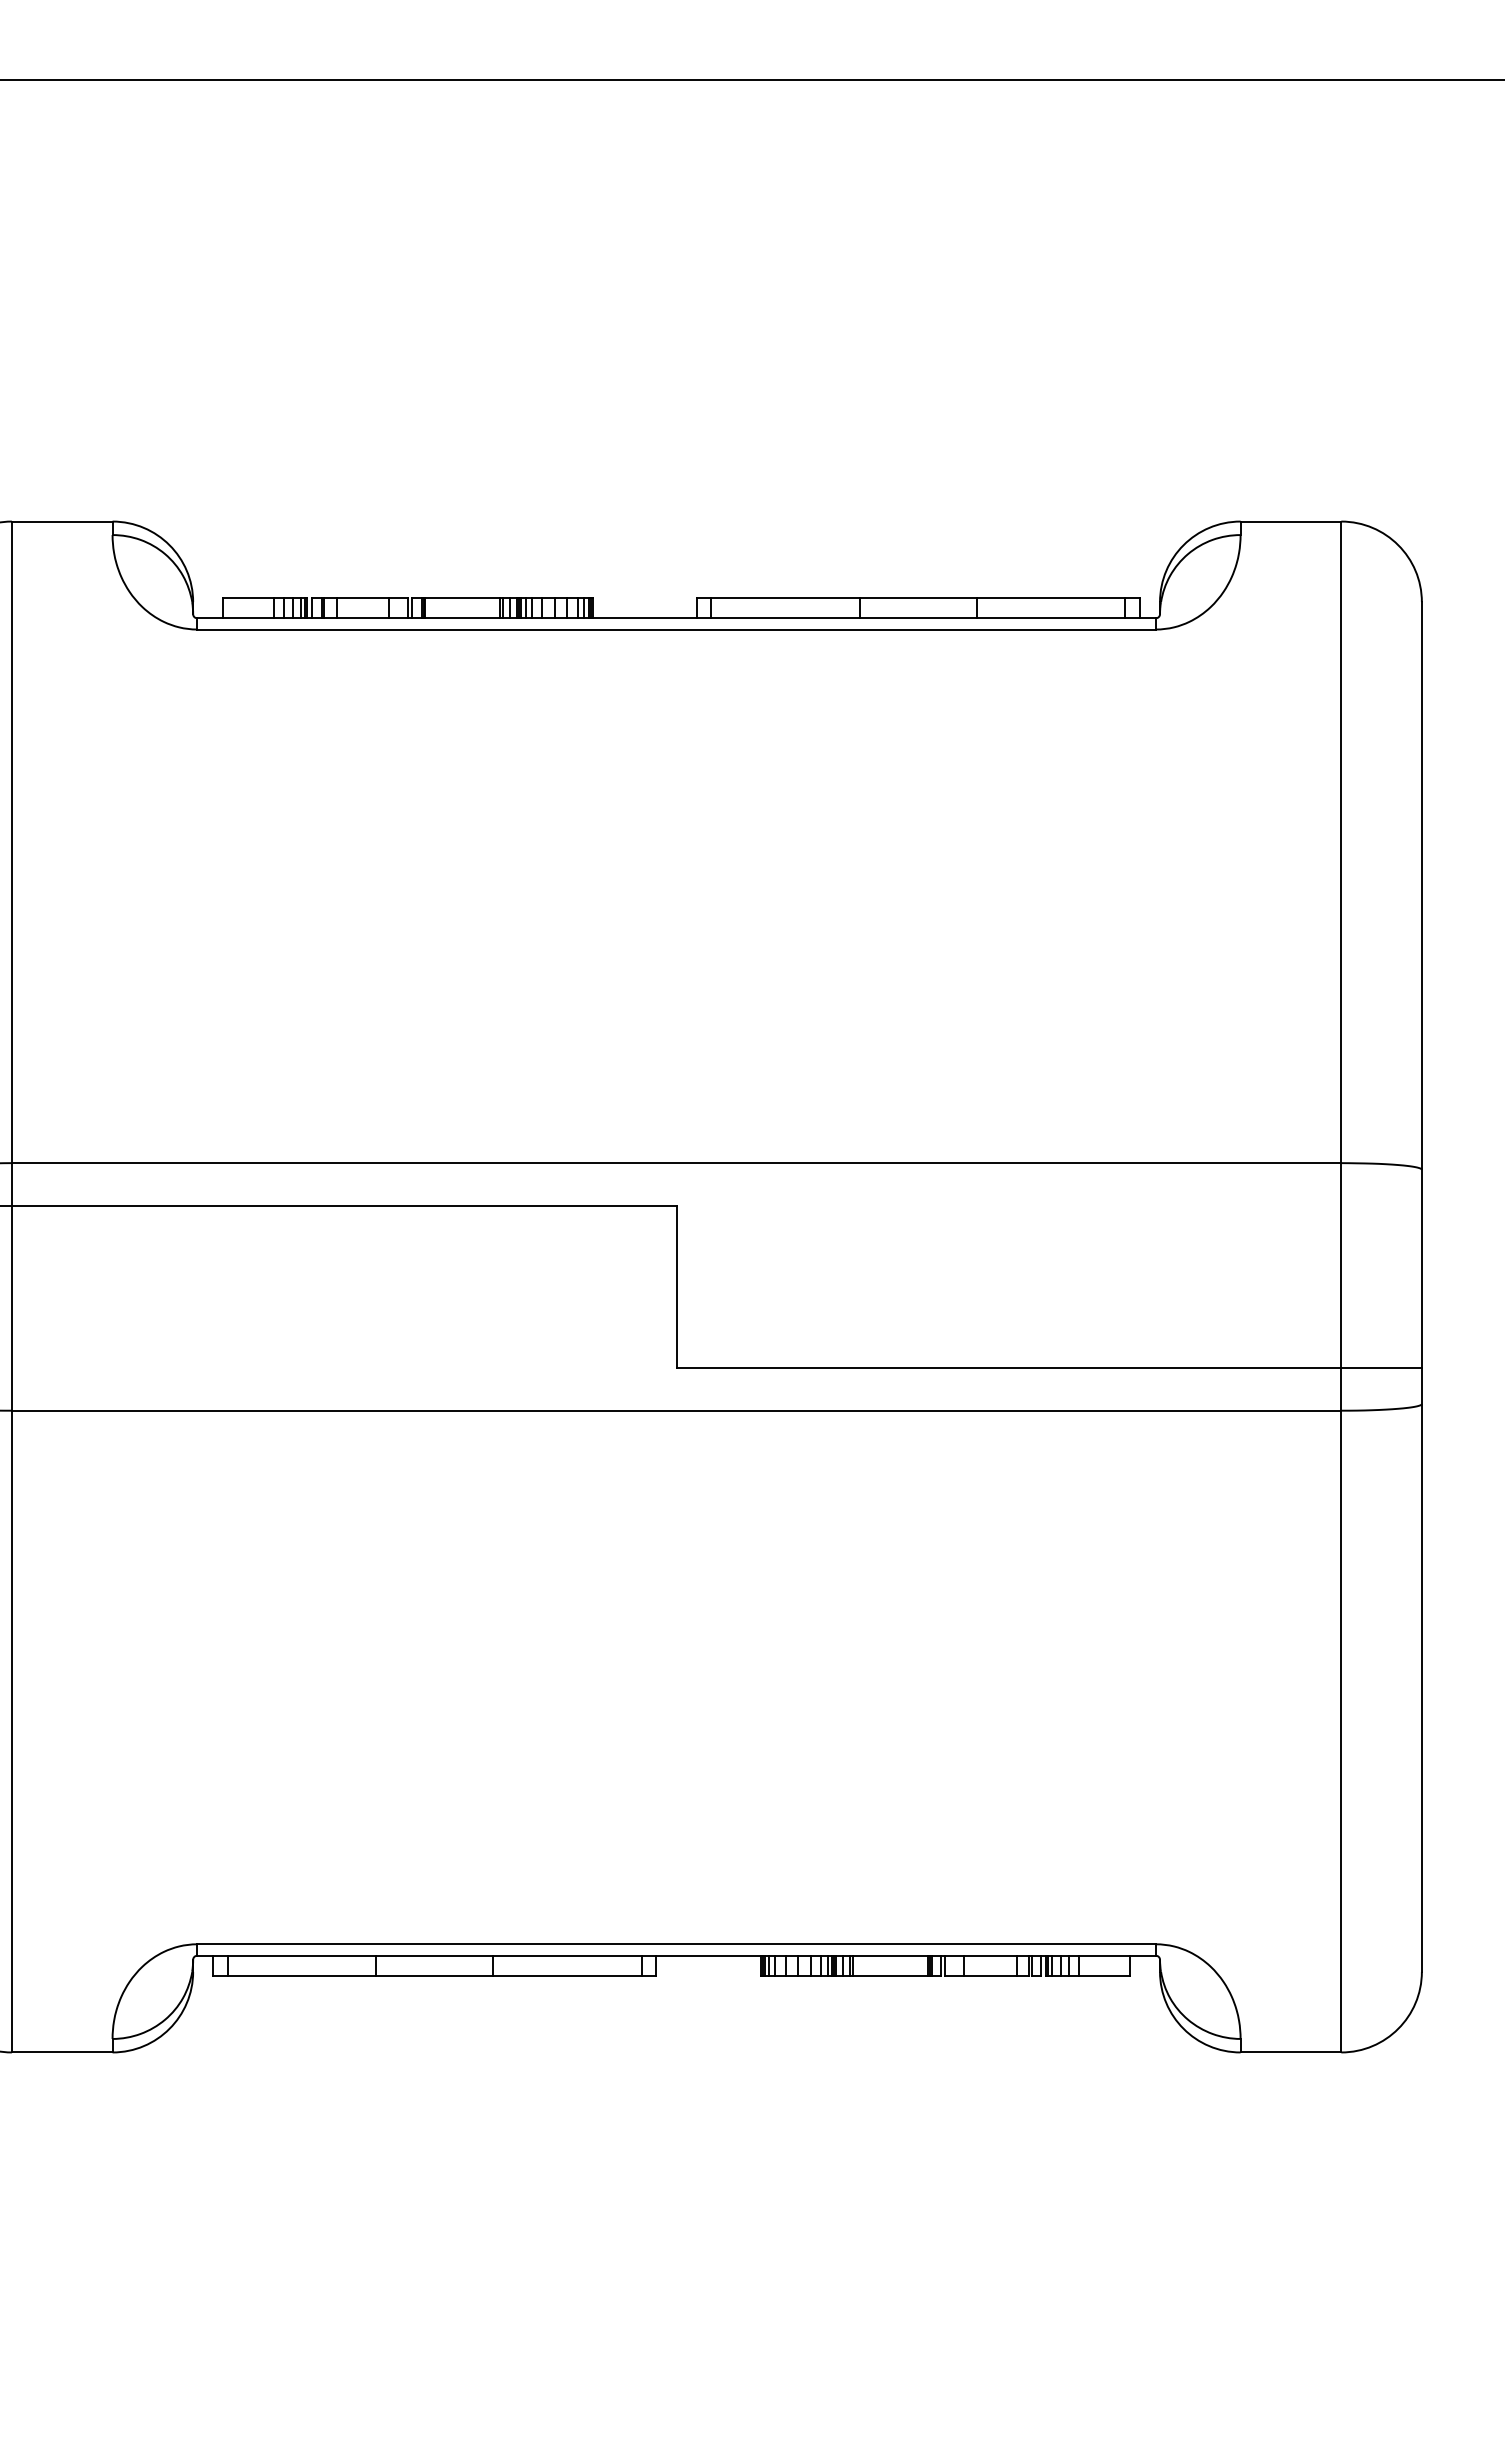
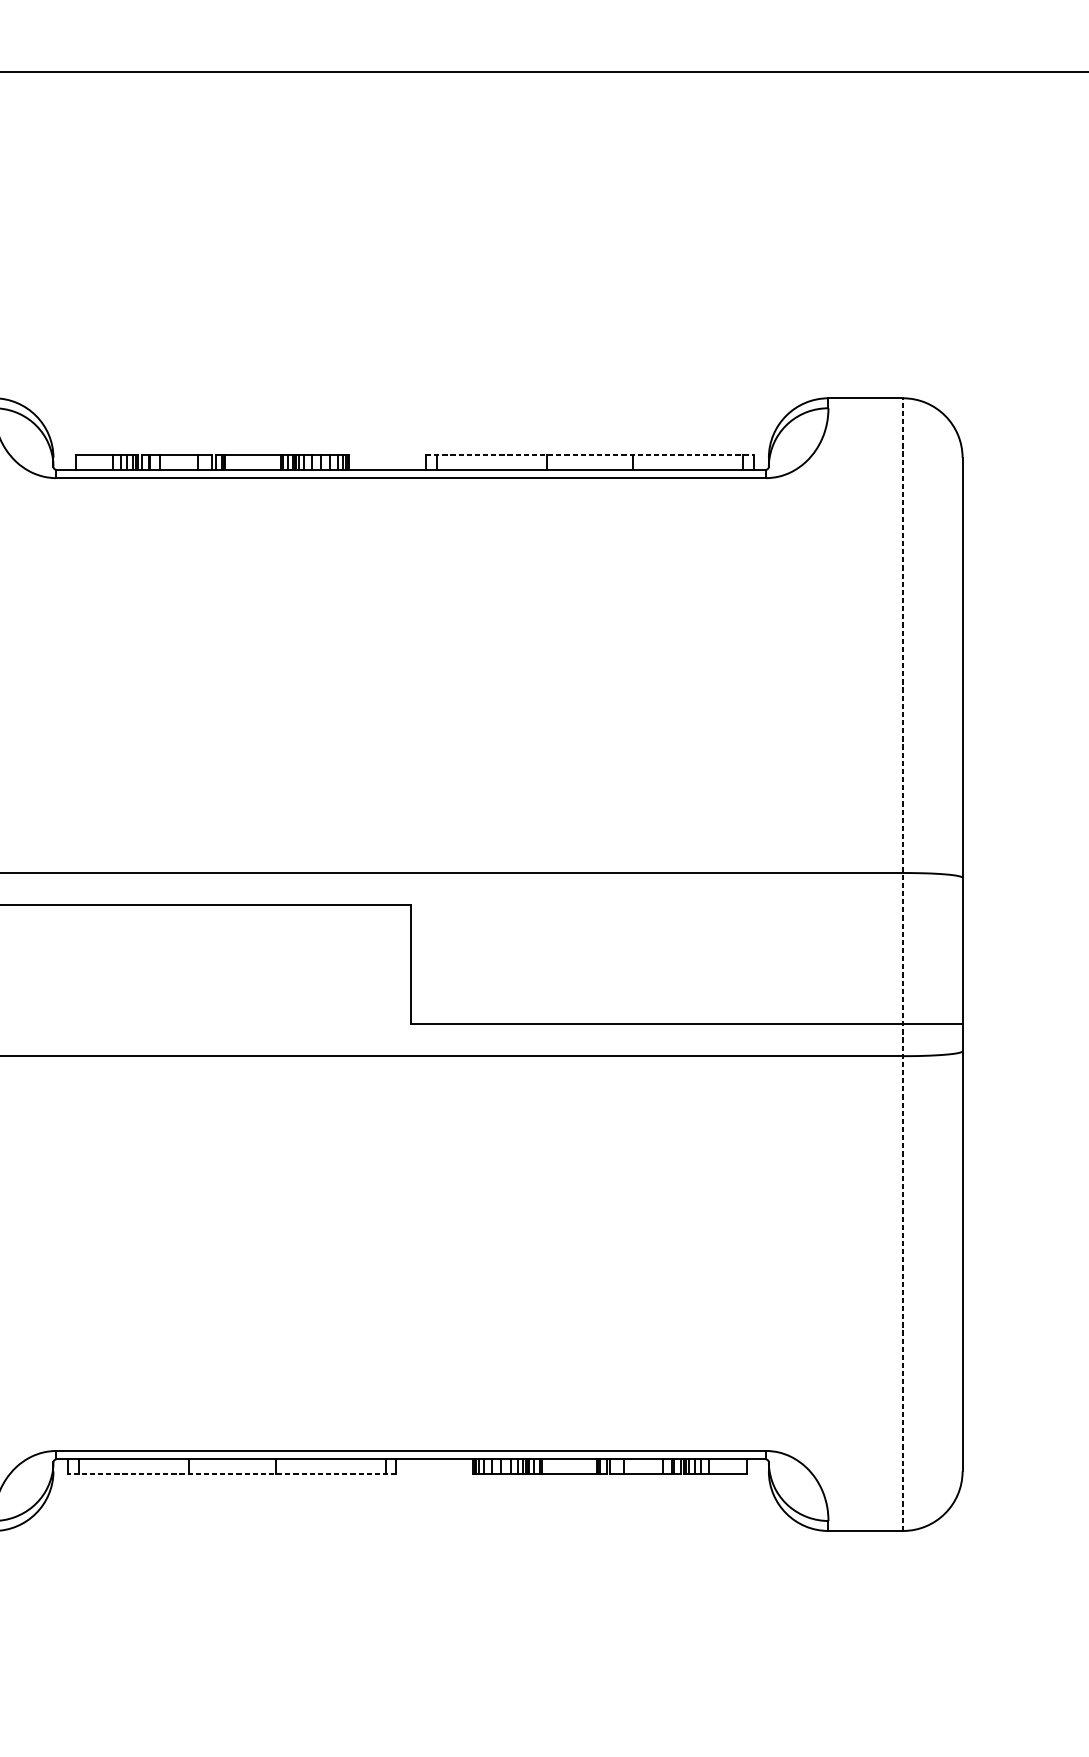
line: (918, 598) -> (590, 455), solid -> dashed
line: (1341, 1286) -> (903, 964), solid -> dashed
line: (434, 1975) -> (232, 1474), solid -> dashed

